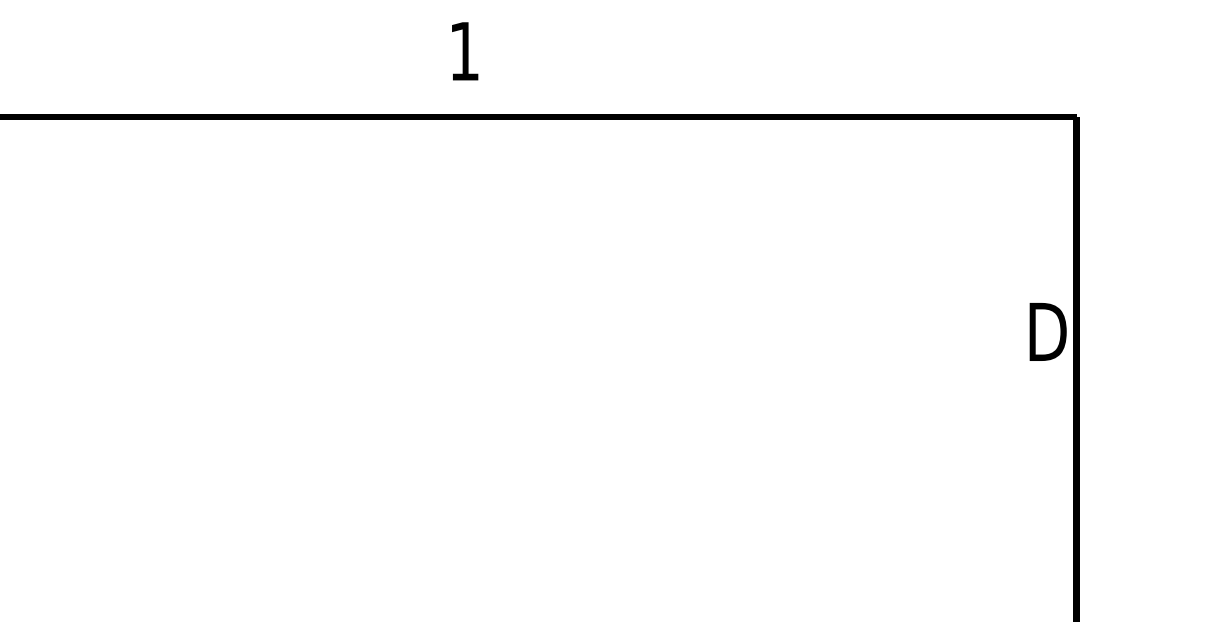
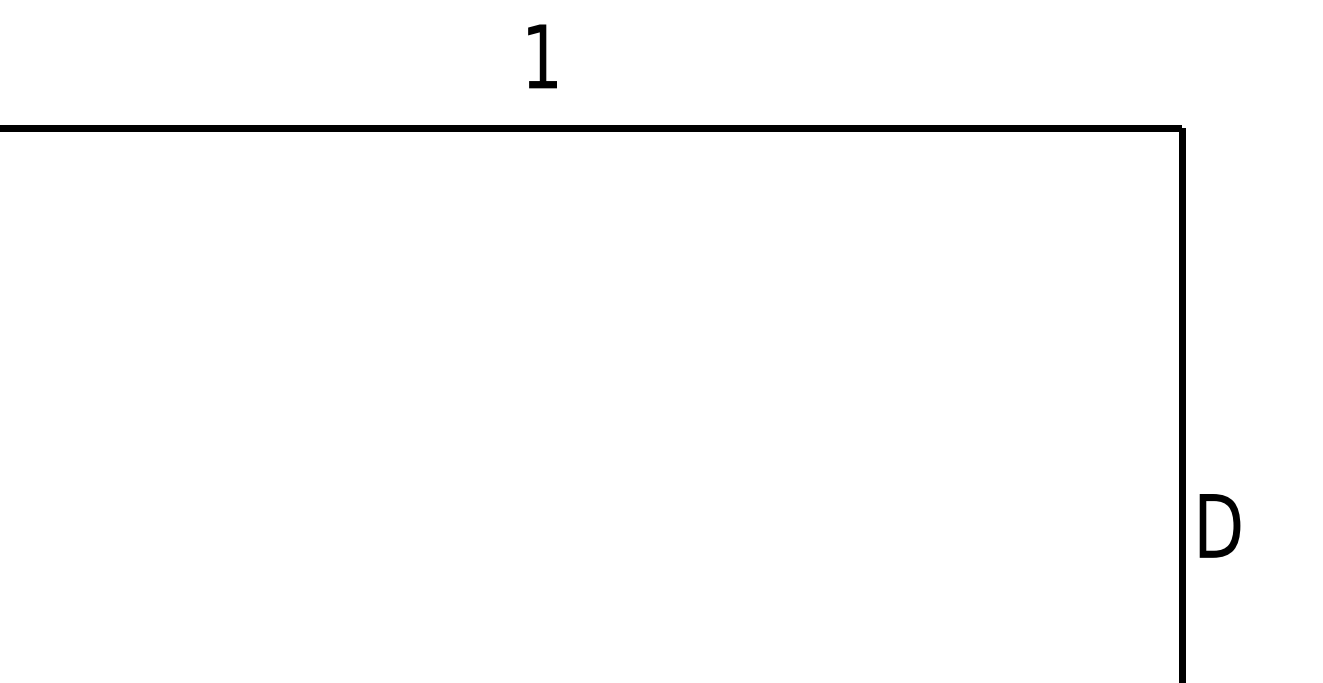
text: (465, 51) -> (542, 56), moved
text: (1047, 331) -> (1219, 525), moved

